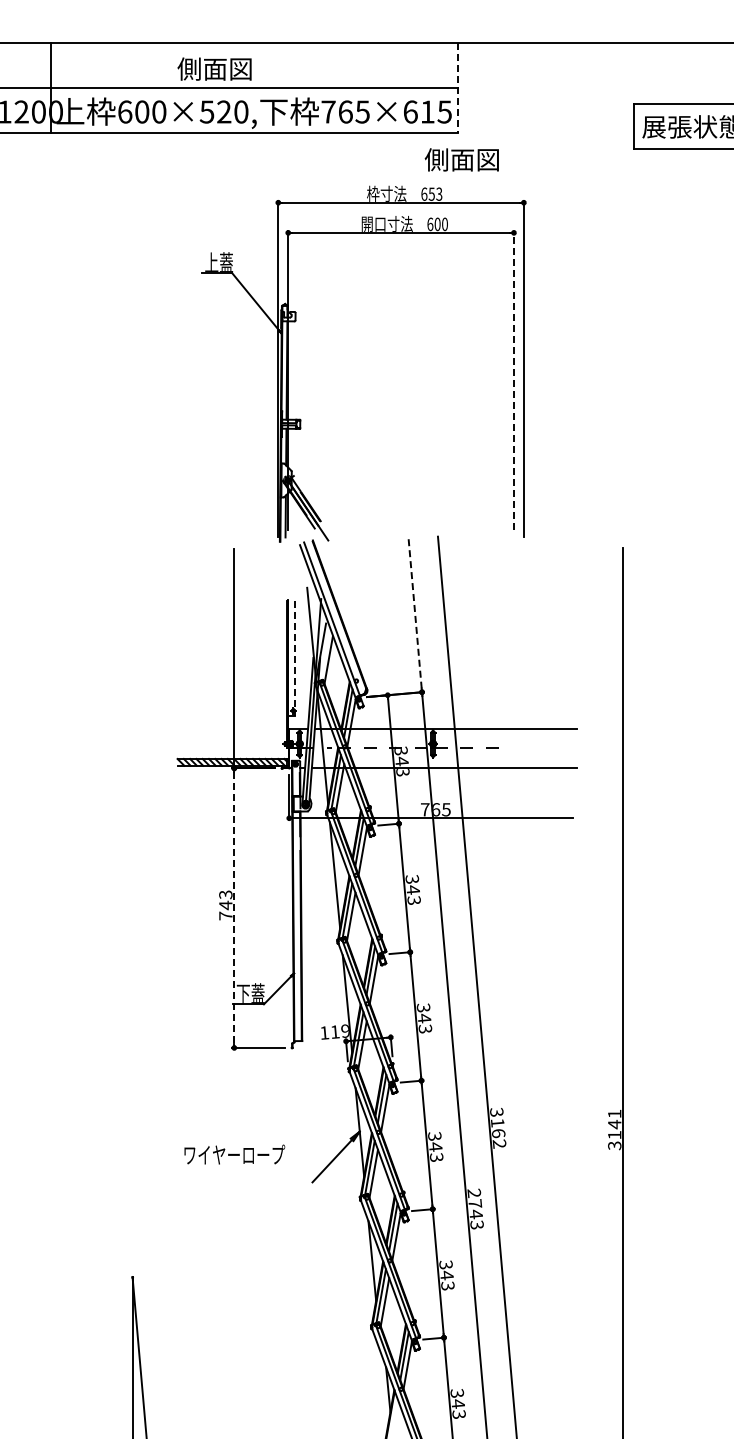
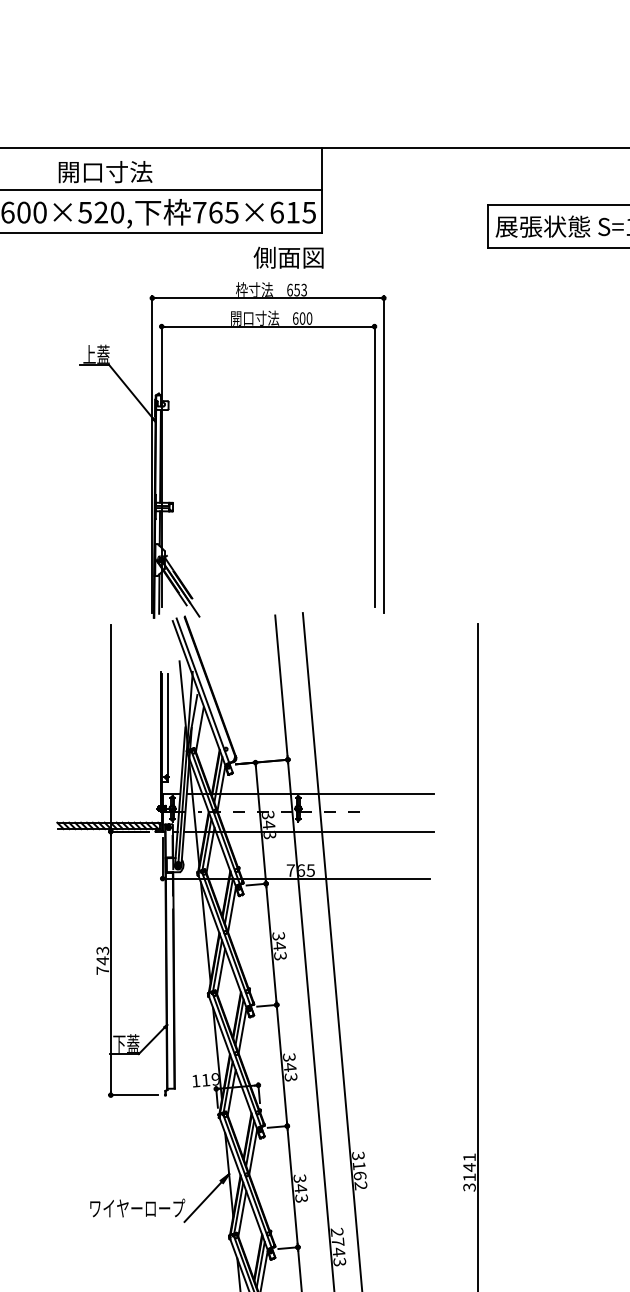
text: (227, 68) -> (104, 171), 側面図 -> 開口寸法
line: (457, 88) -> (321, 190), dashed -> solid
text: (461, 159) -> (288, 257), moved
line: (513, 379) -> (374, 464), dashed -> solid
line: (415, 613) -> (281, 685), dashed -> solid
line: (295, 658) -> (168, 727), dashed -> solid
line: (234, 908) -> (111, 963), dashed -> solid
text: (234, 1154) -> (137, 1207), moved

